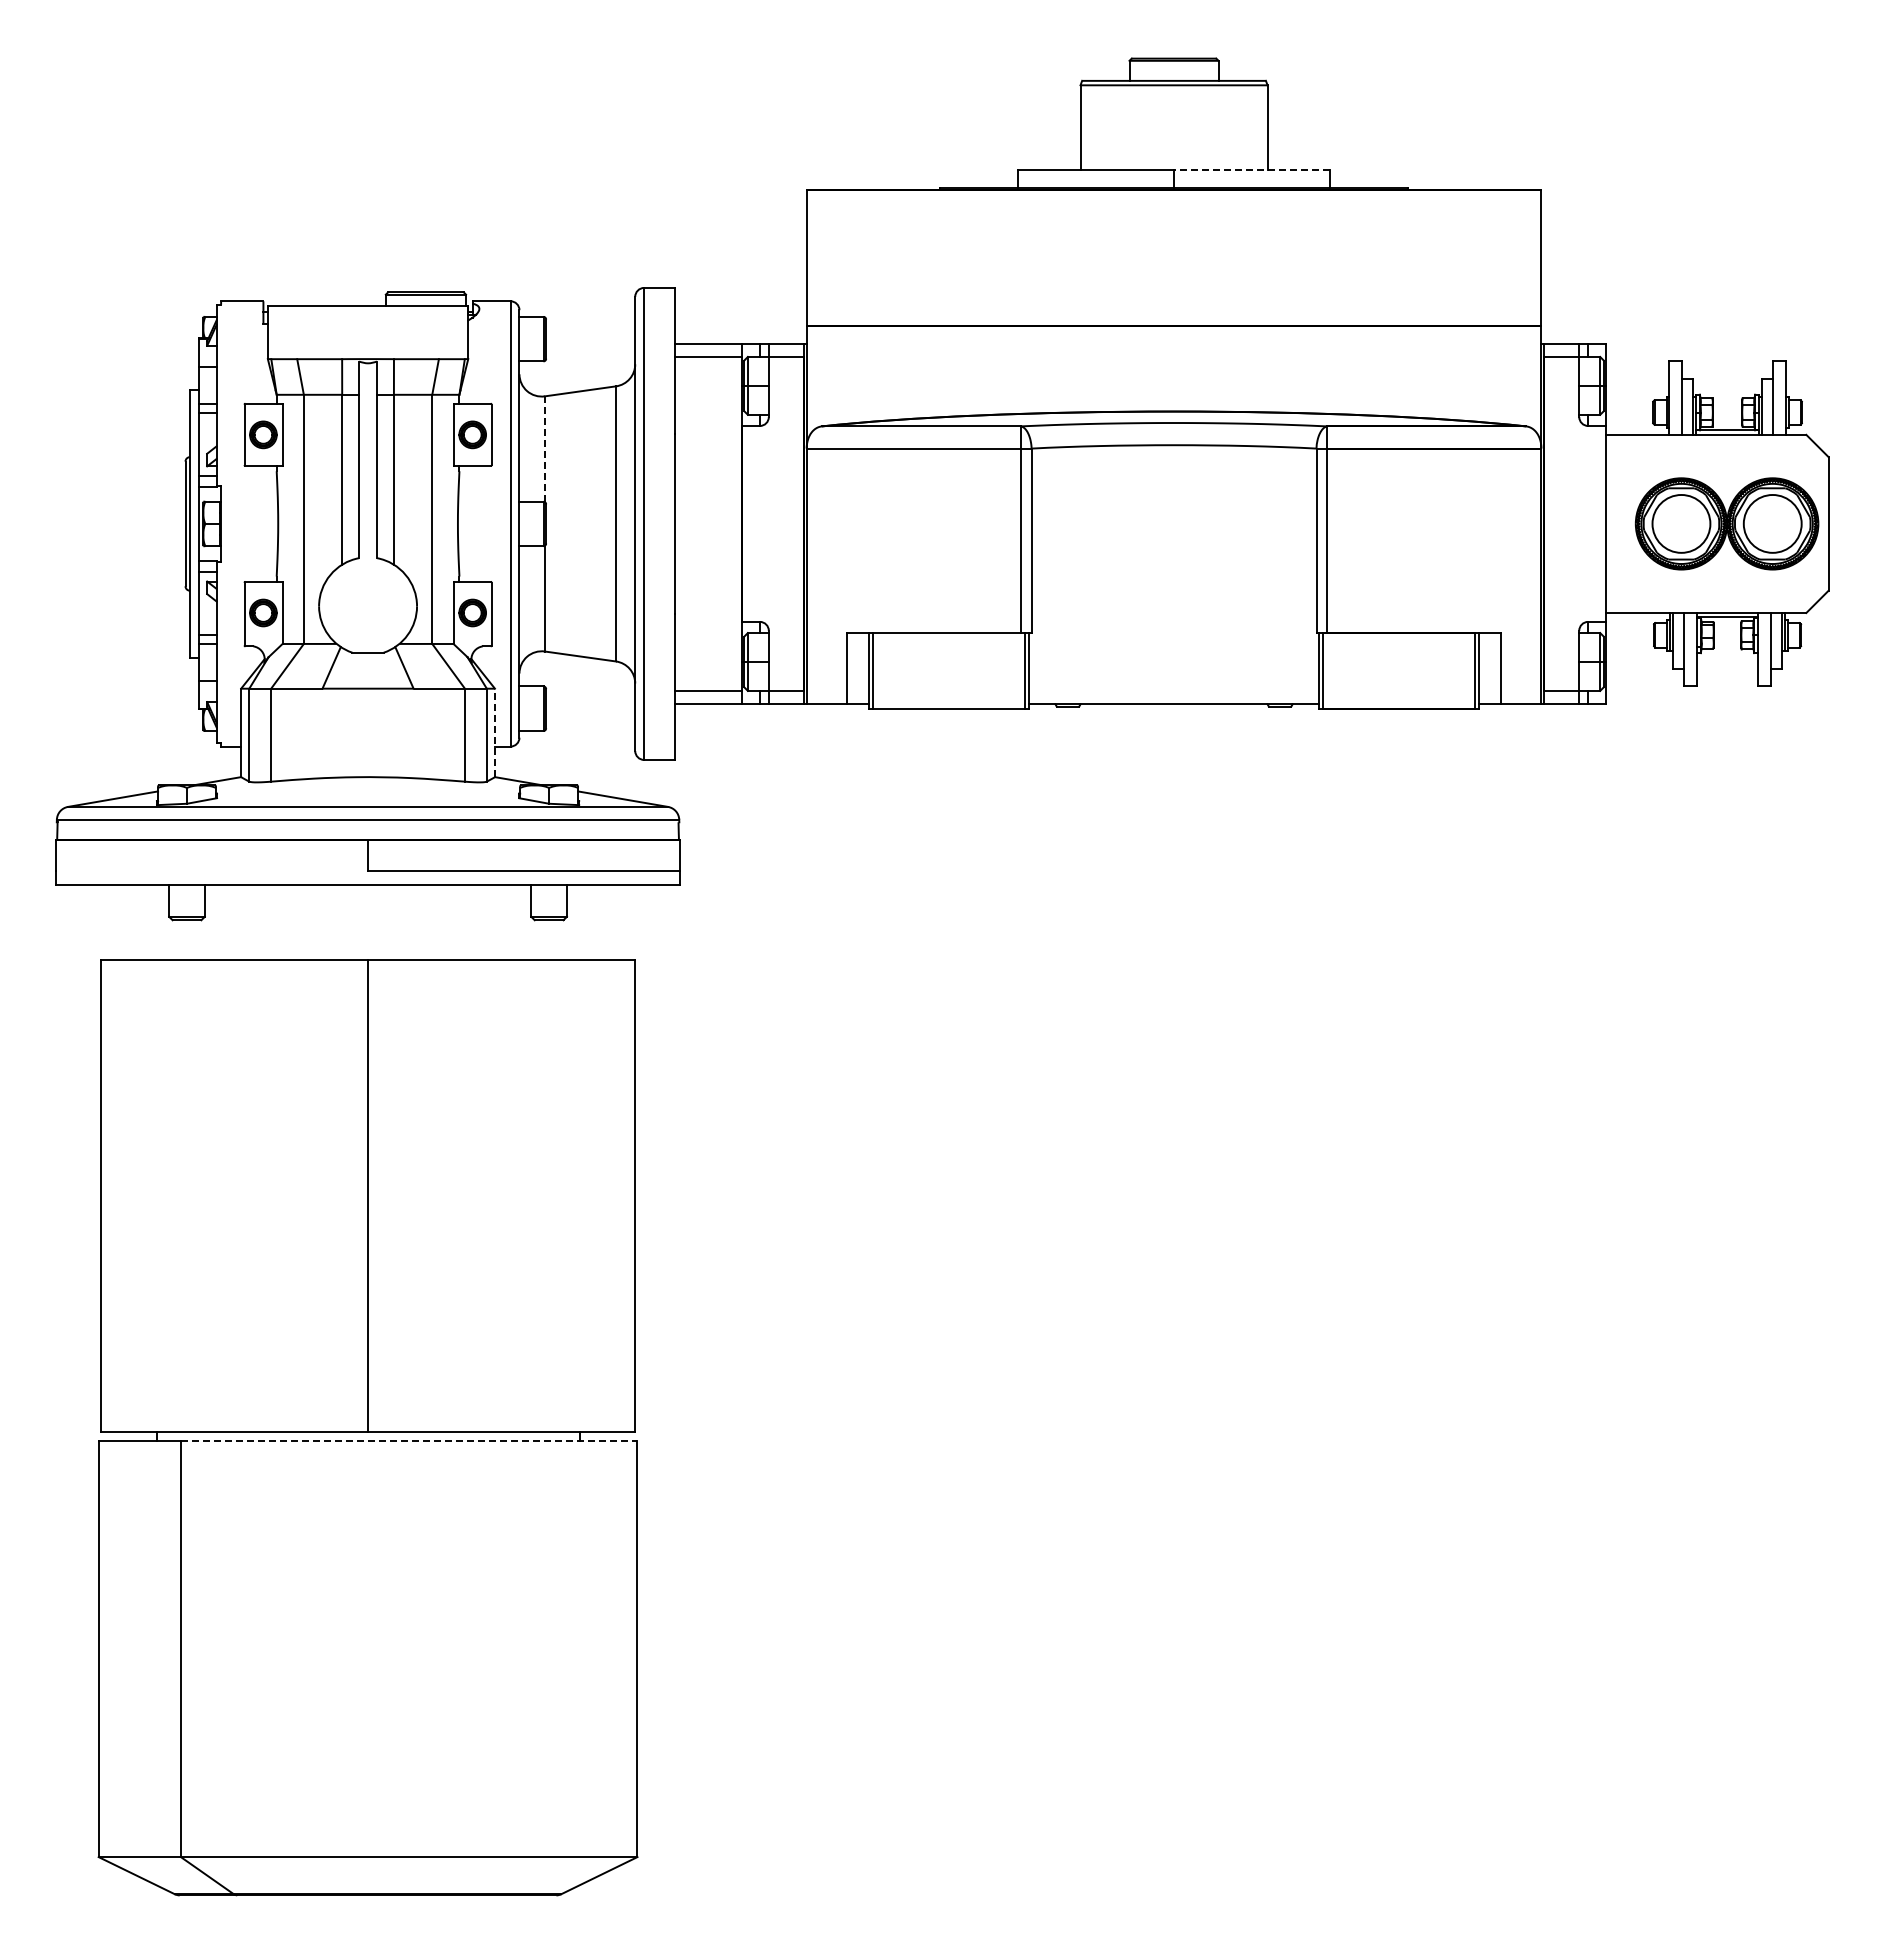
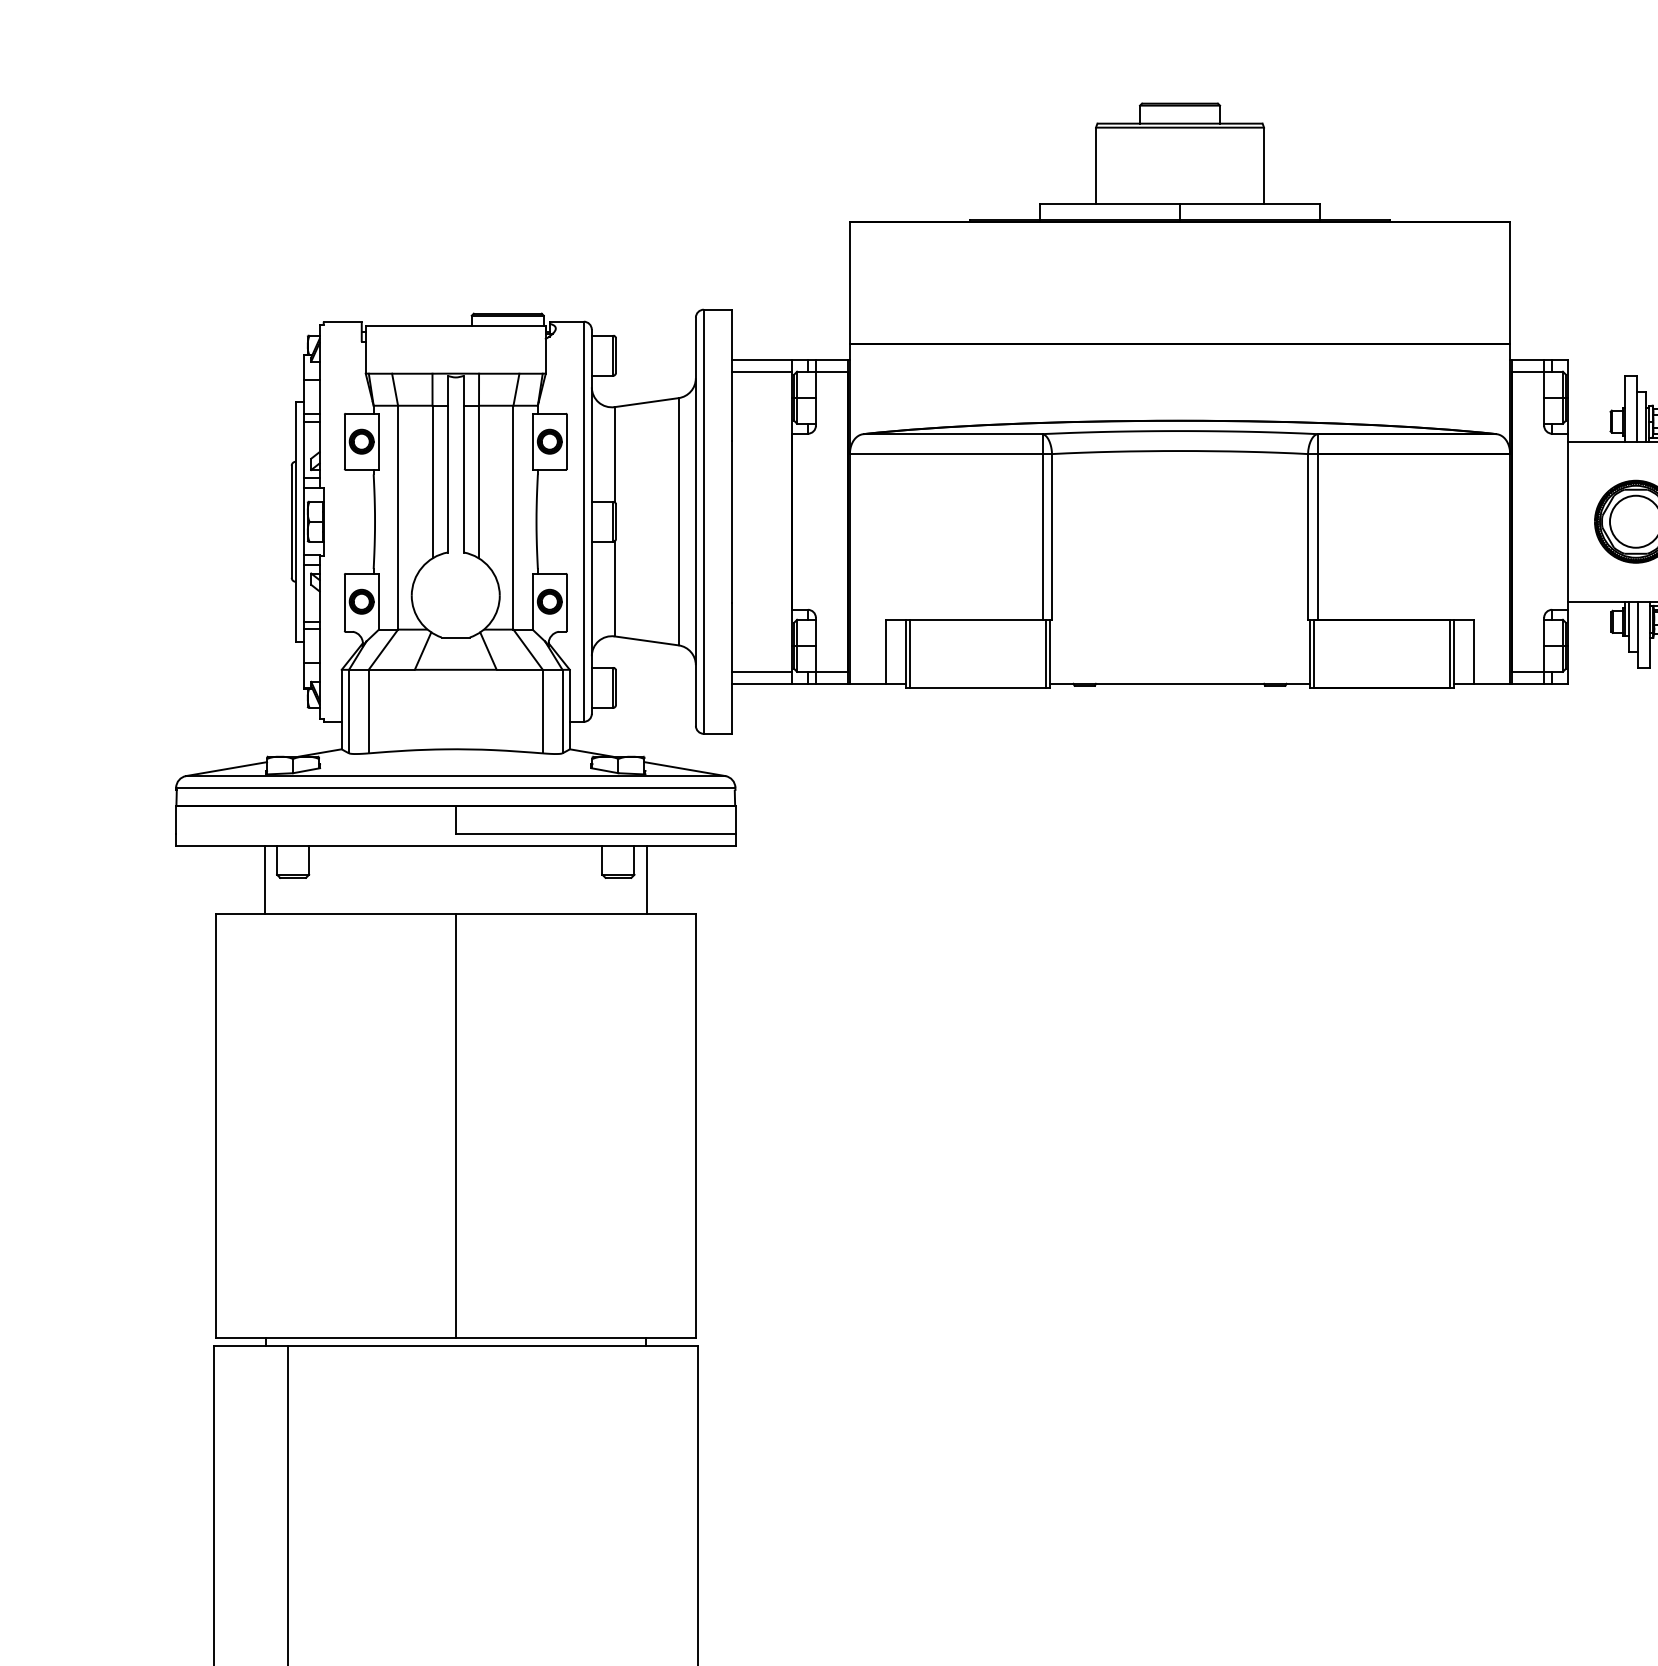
line: (1251, 169) -> (1249, 203), dashed -> solid
line: (544, 449) -> (614, 454), dashed -> solid
line: (494, 732) -> (569, 709), dashed -> solid
line: (155, 922) -> (264, 879), added
line: (580, 922) -> (646, 879), added
line: (409, 1441) -> (493, 1346), dashed -> solid

